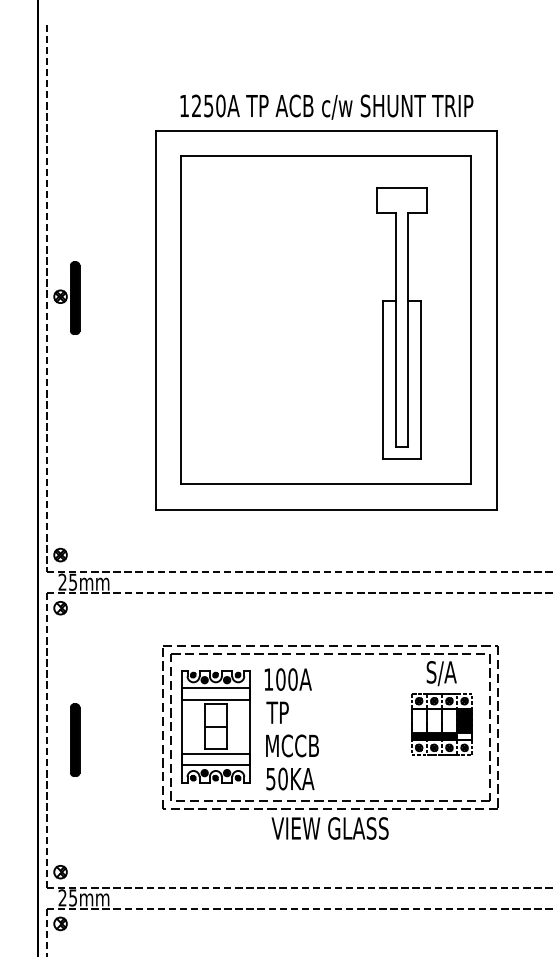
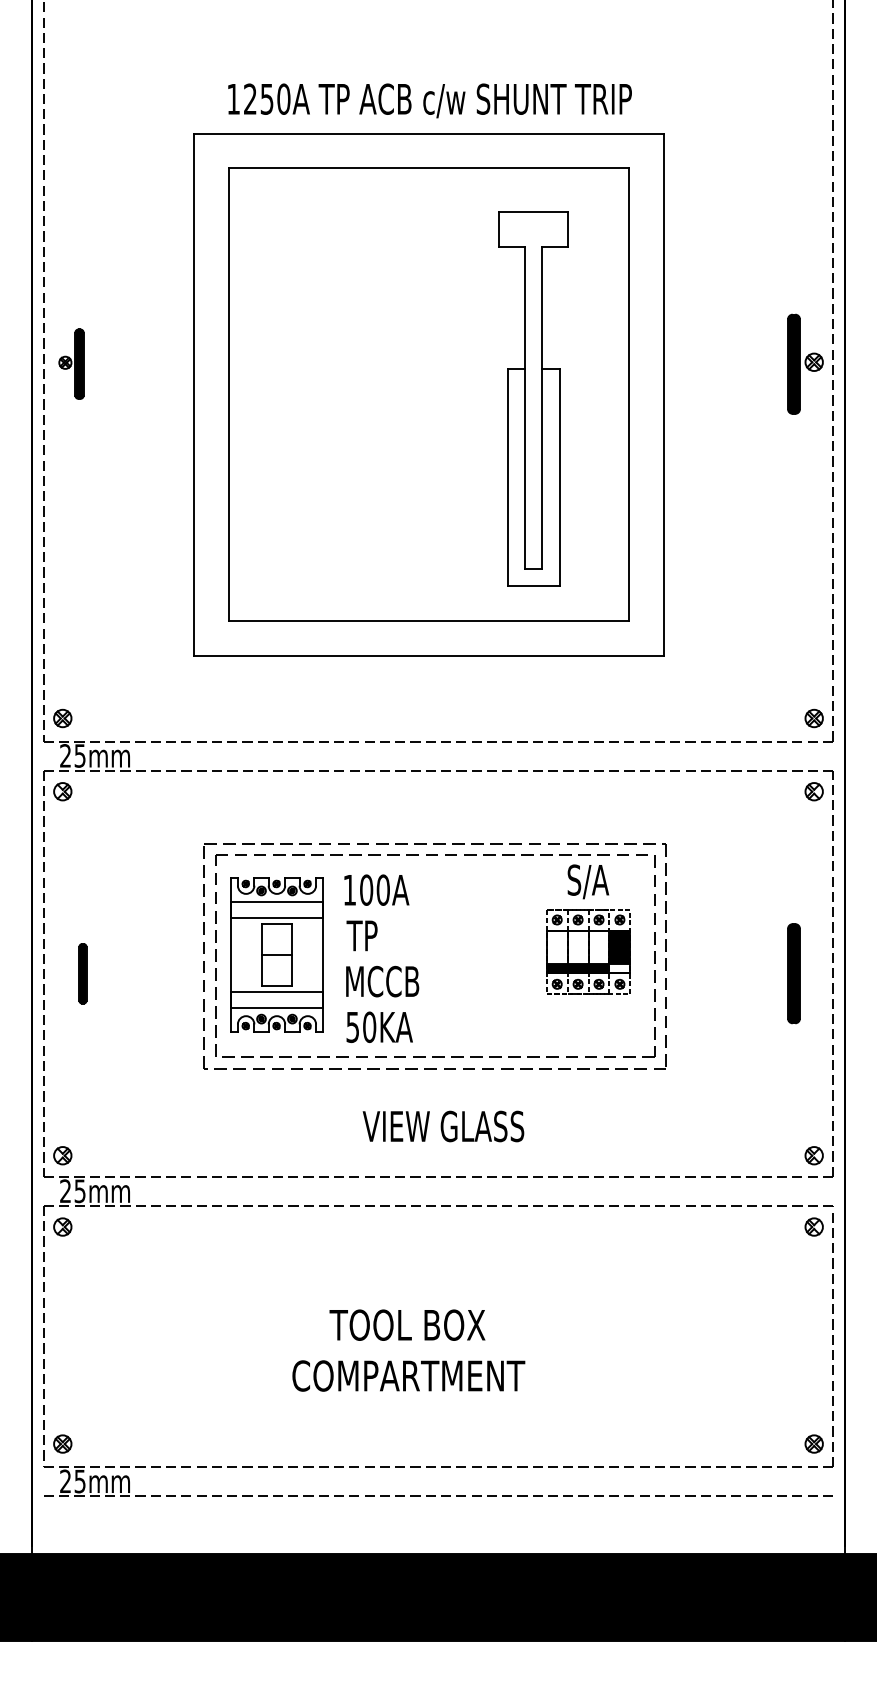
part: (66, 297) -> (71, 363), size x0.7
part: (74, 740) -> (82, 973), size x0.6
text: (330, 828) -> (443, 1126), moved

